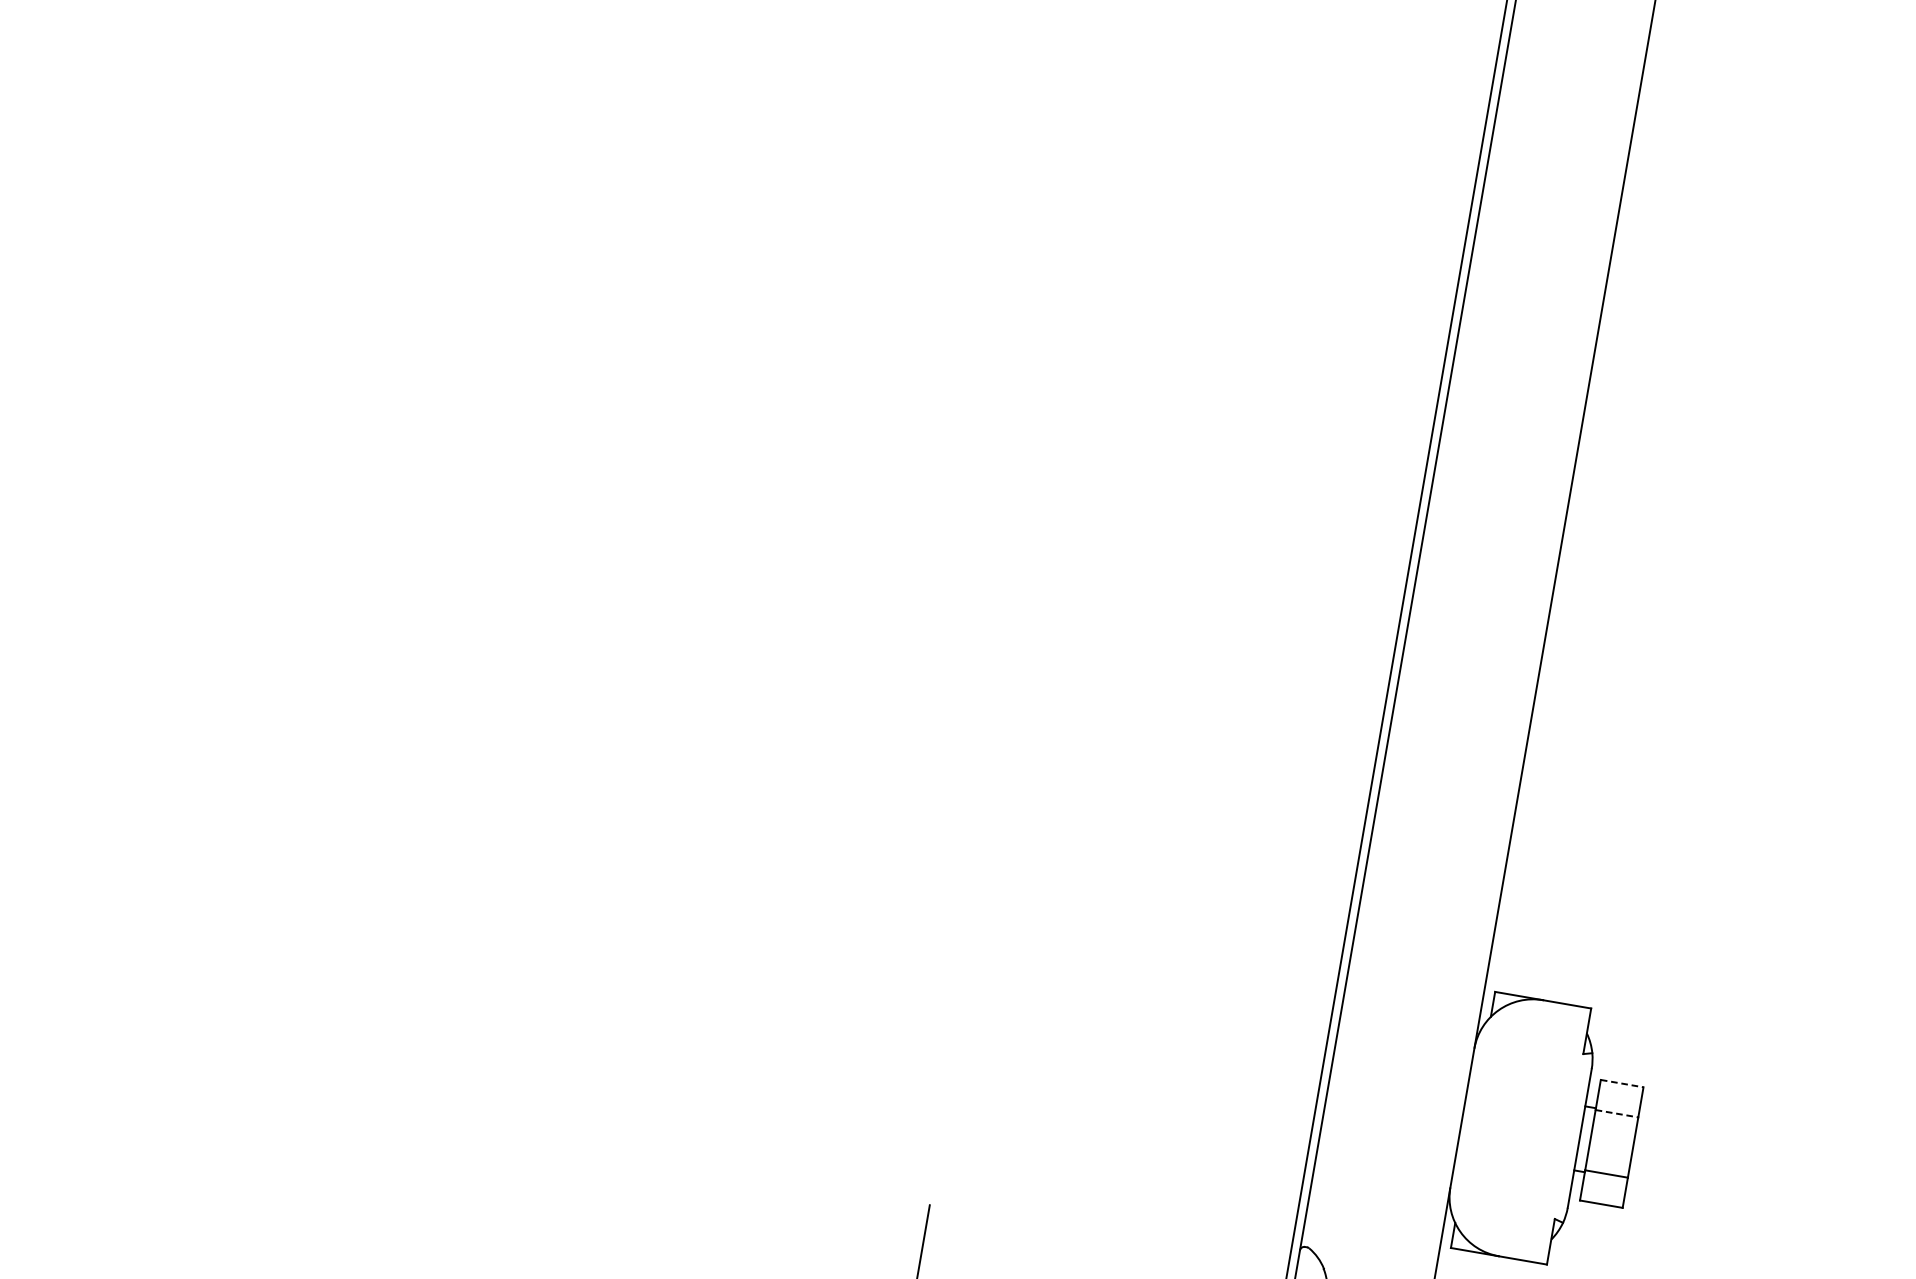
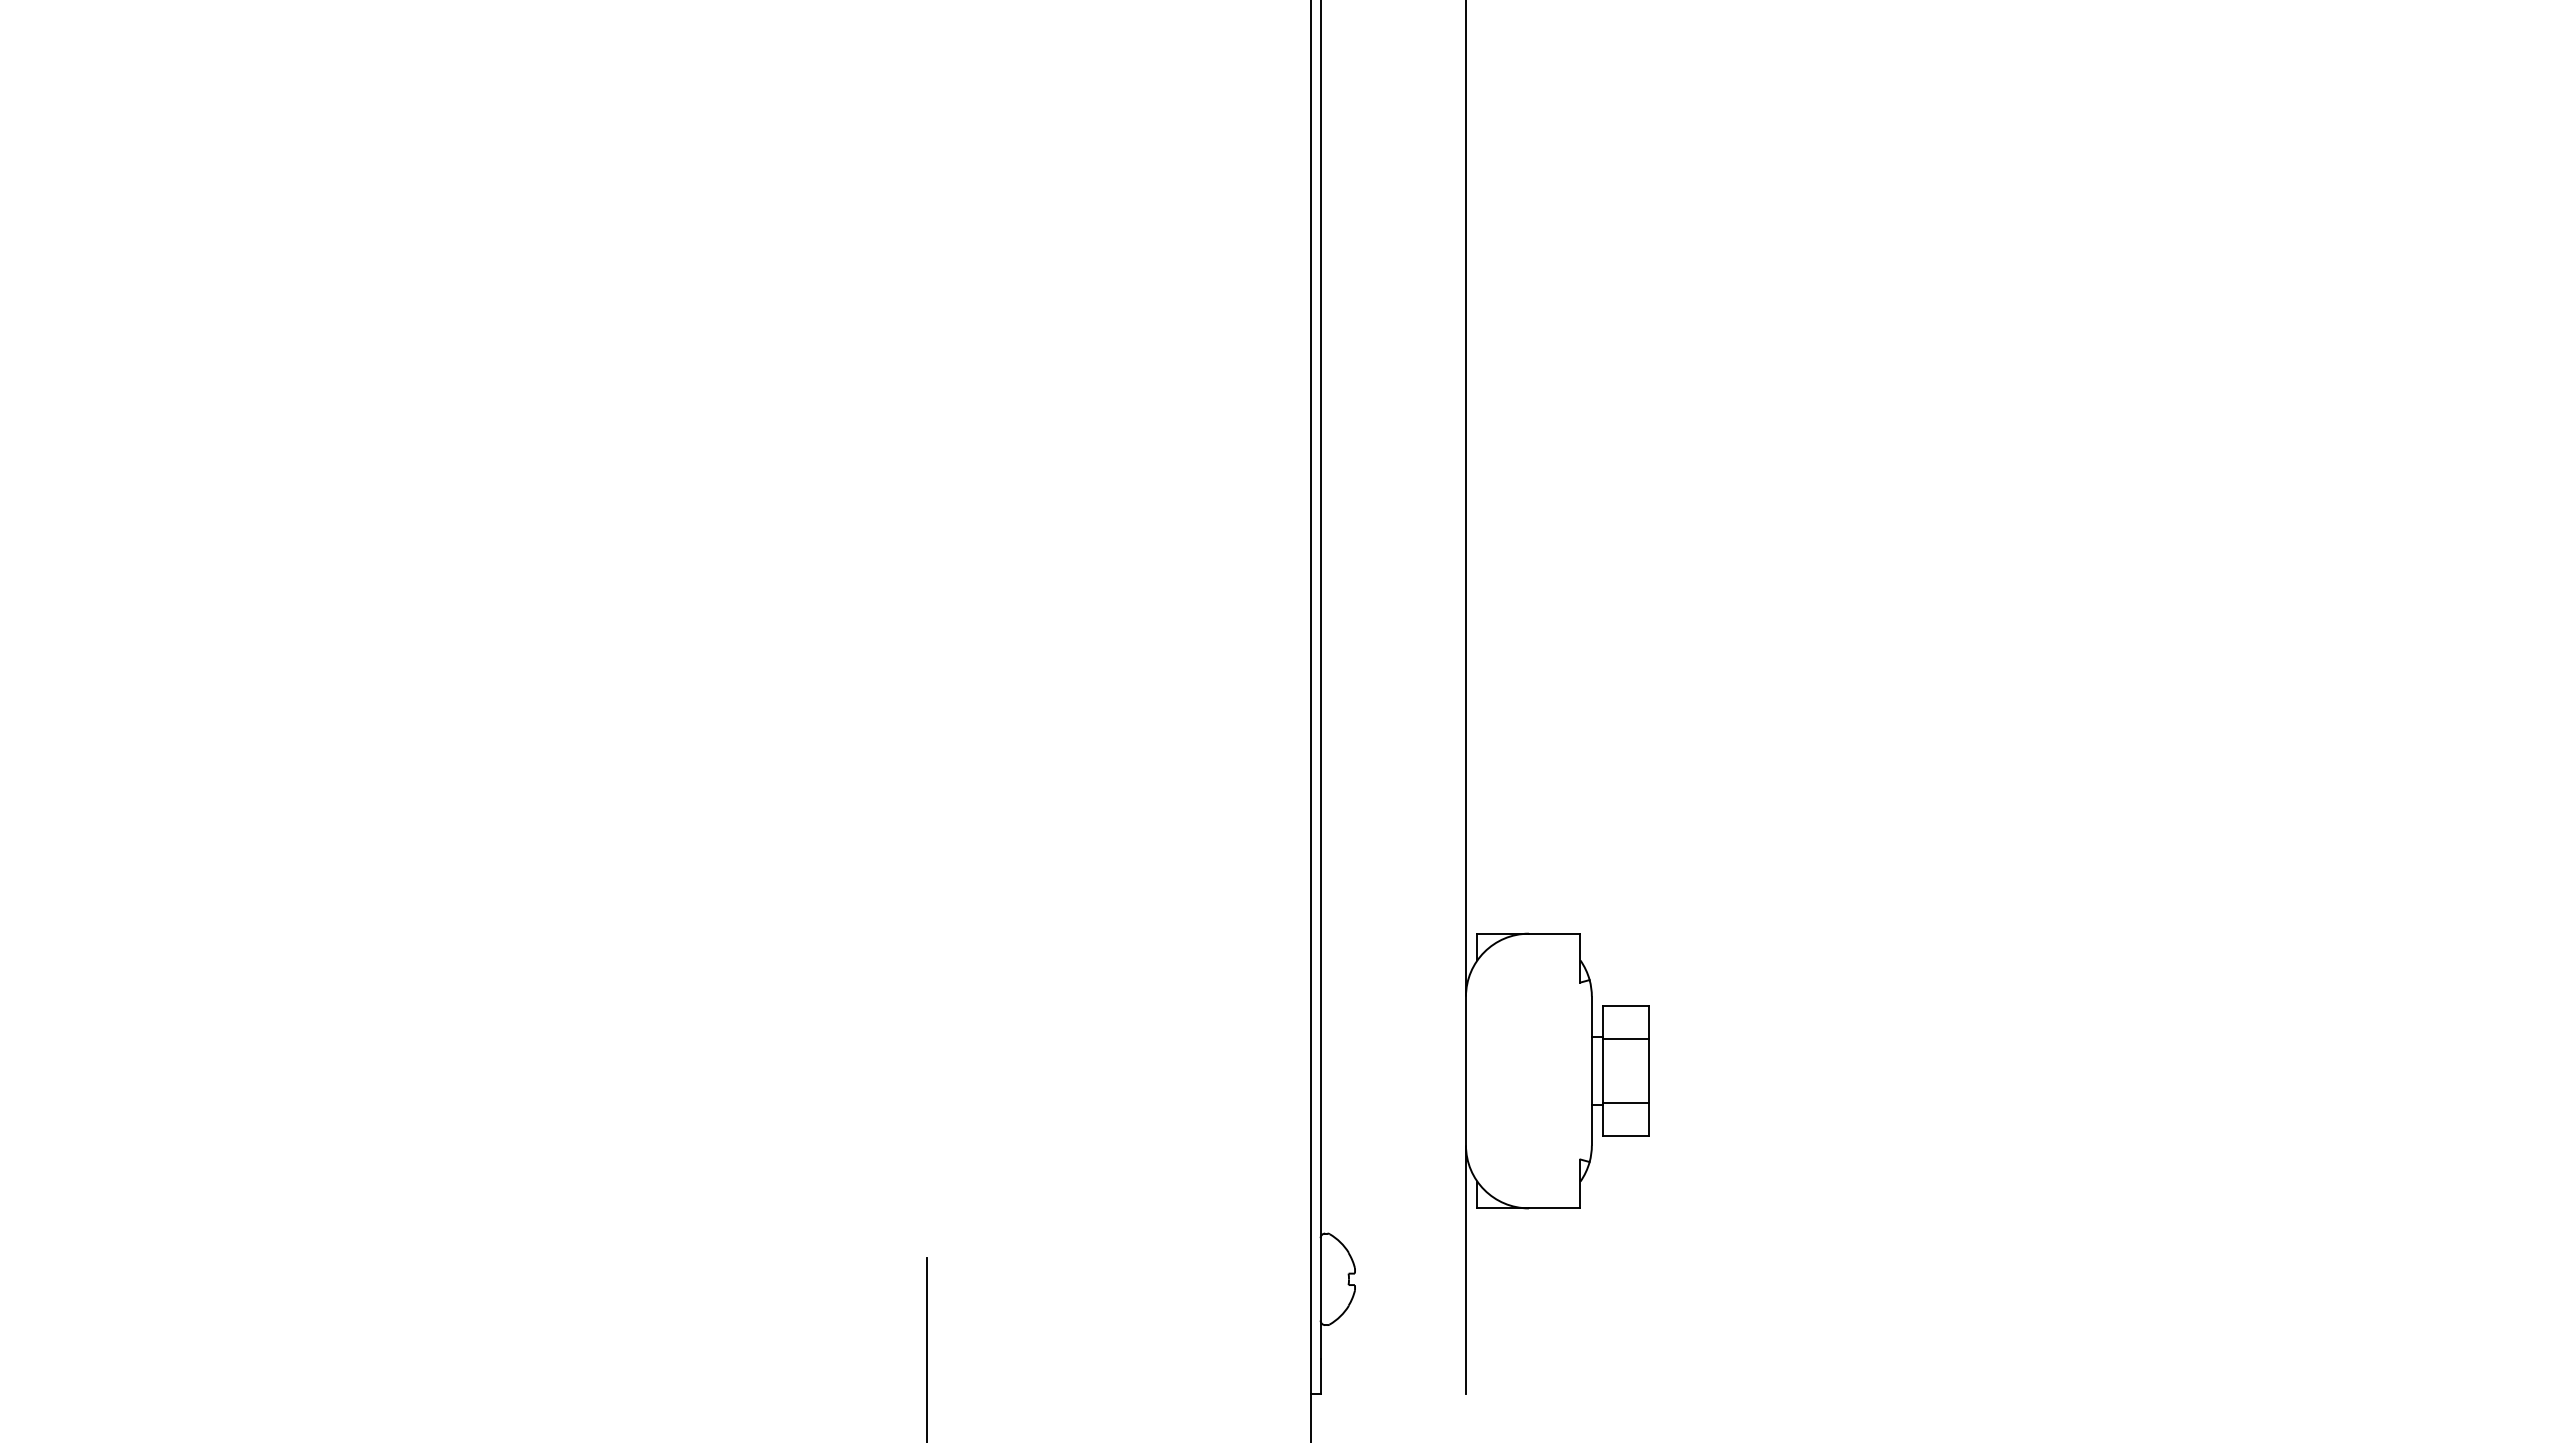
line: (1622, 1083) -> (1626, 1006), dashed -> solid
line: (1617, 1113) -> (1626, 1038), dashed -> solid

